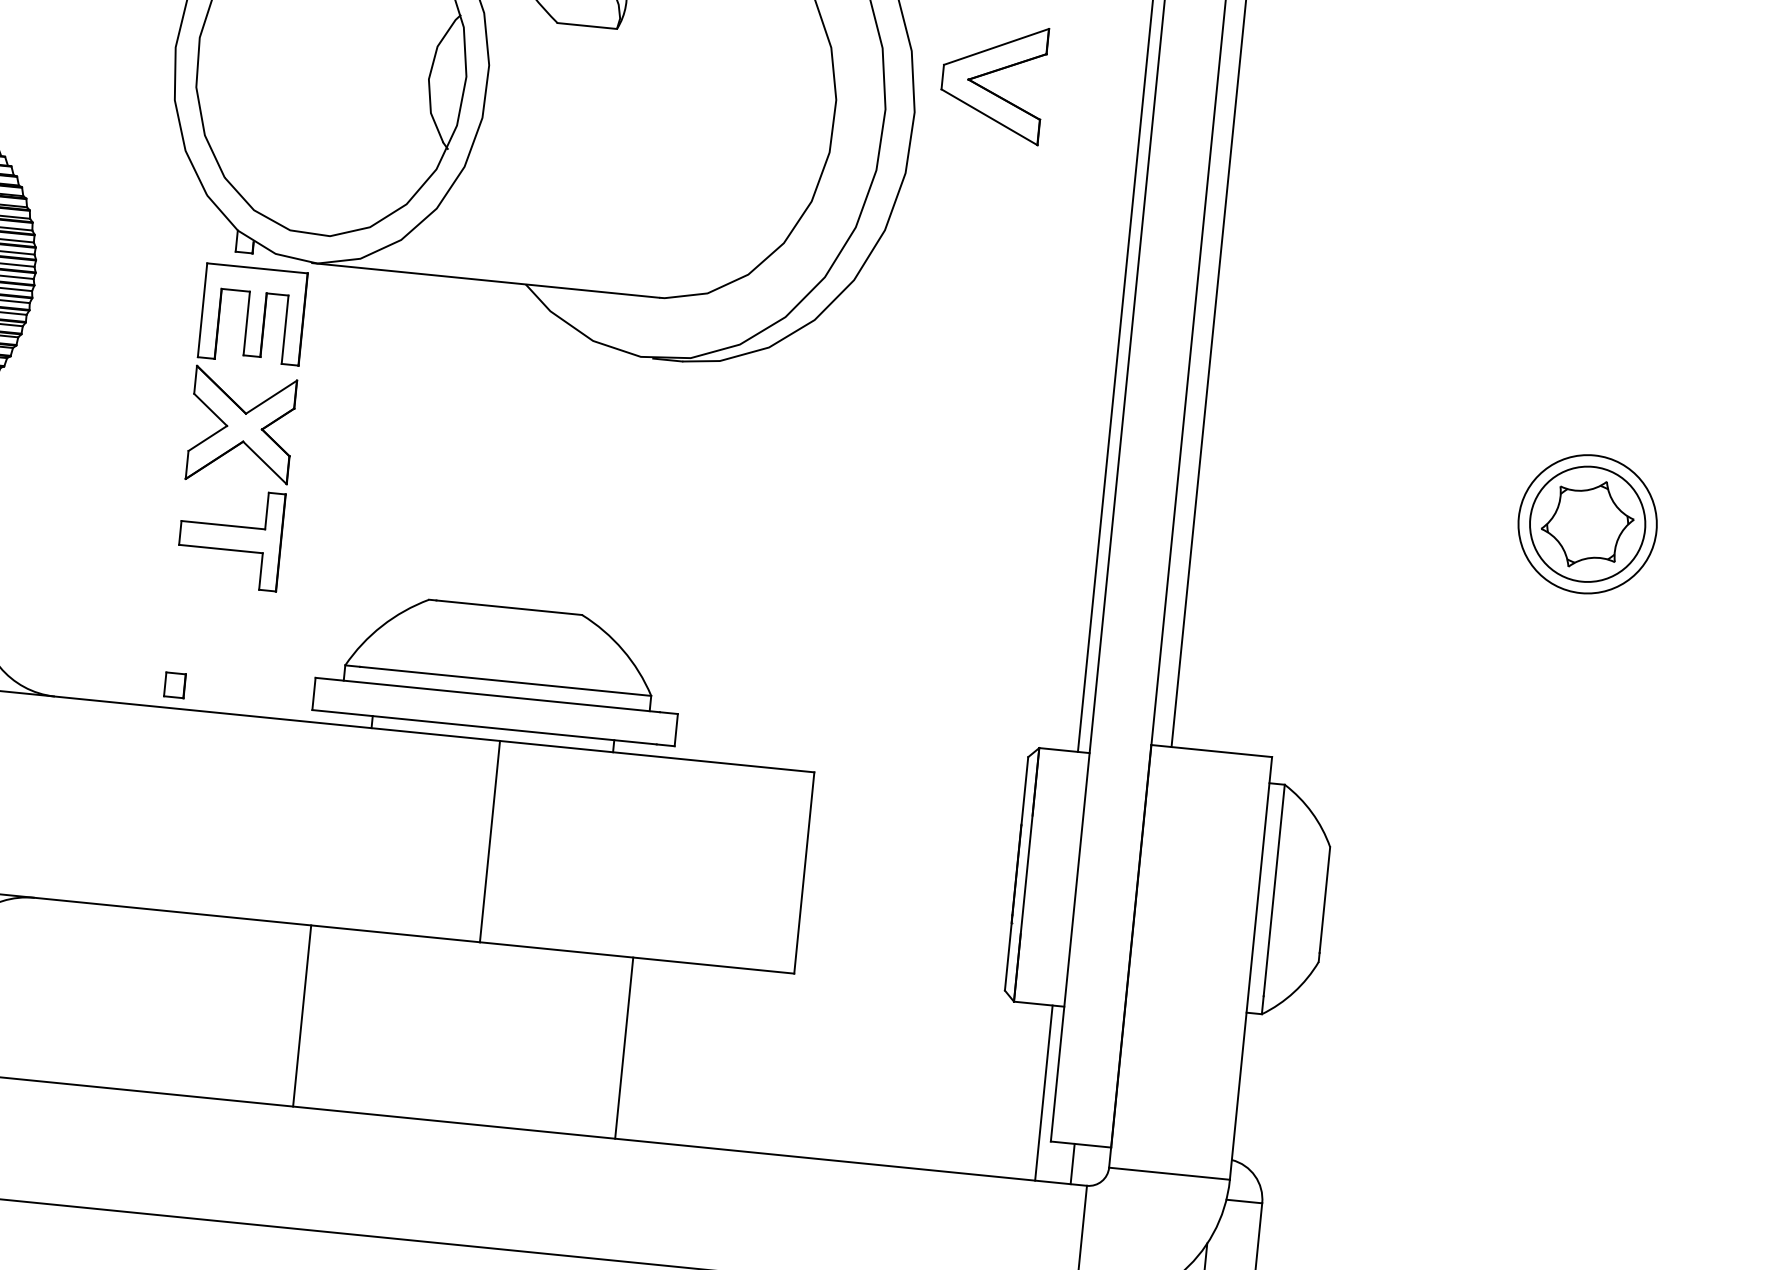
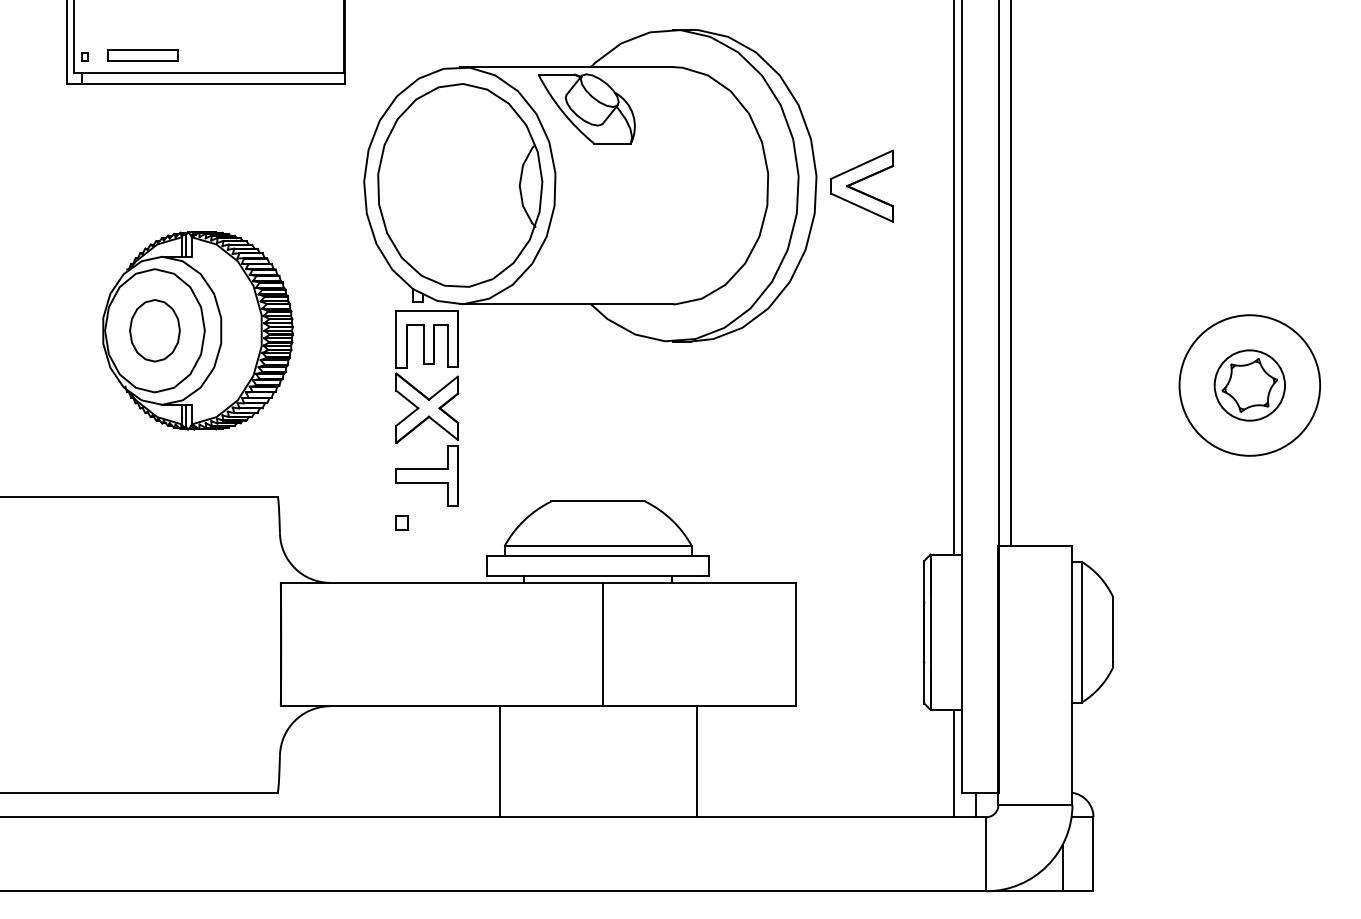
part: (993, 80) -> (862, 185), moved
circle: (1587, 524) -> (1249, 385), size x1.67
part: (173, 684) -> (401, 522), moved

